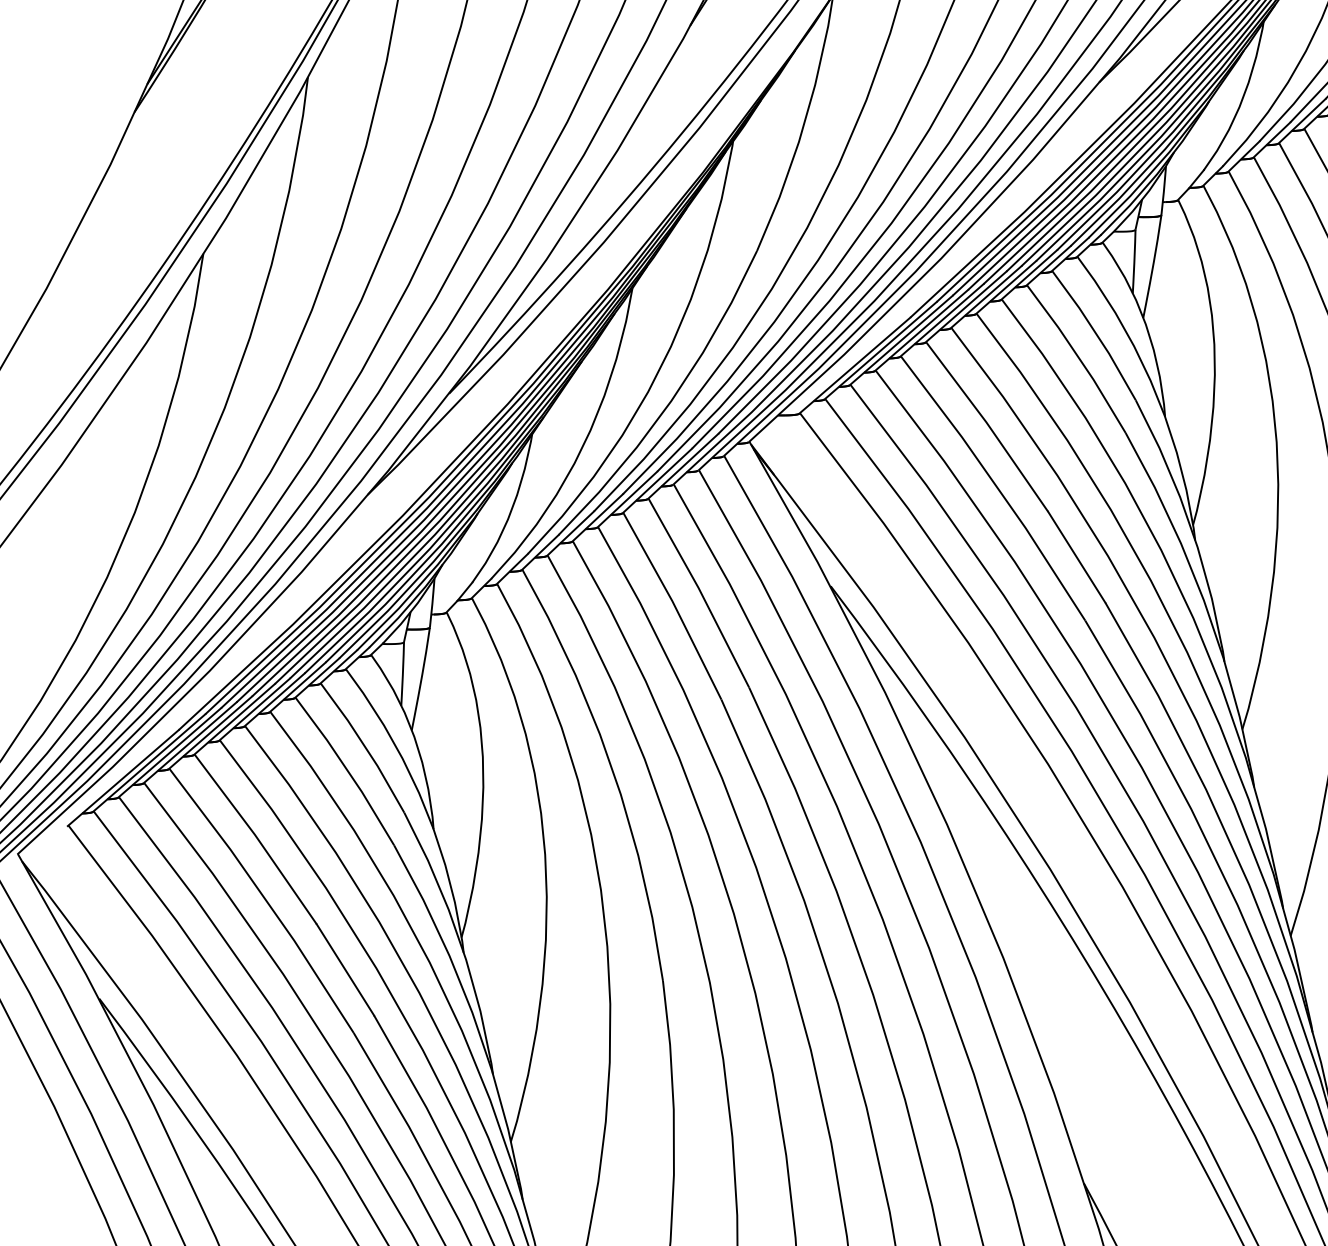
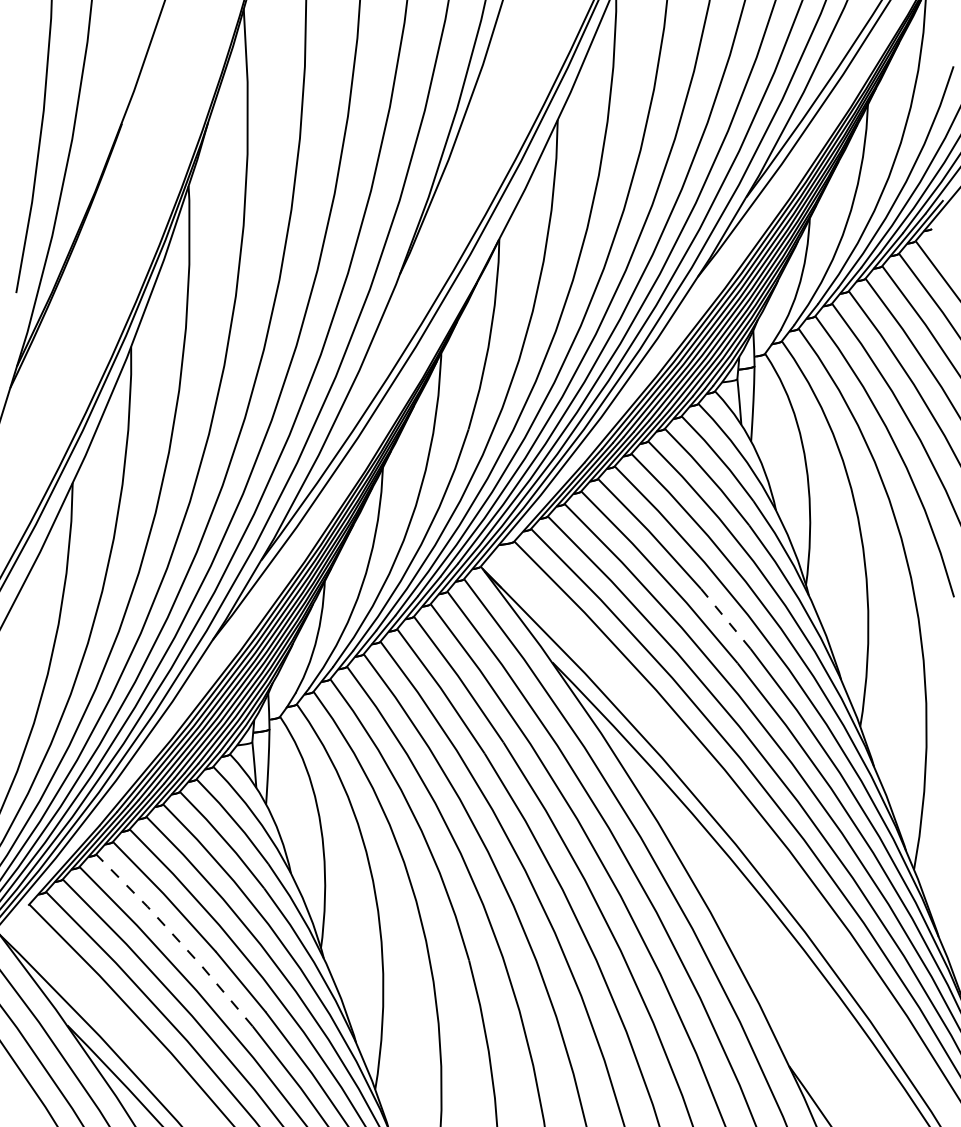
line: (1076, 556) -> (725, 618), solid -> dashed
line: (264, 898) -> (176, 938), solid -> dashed

